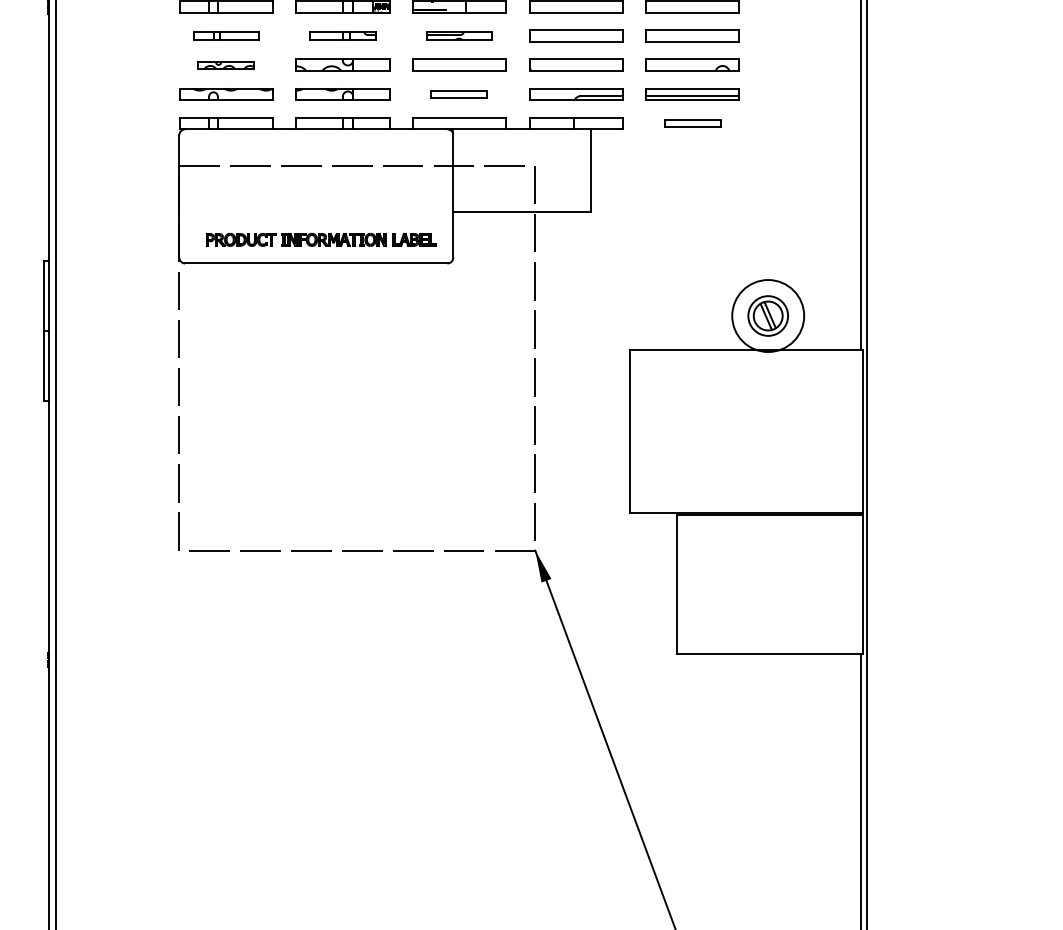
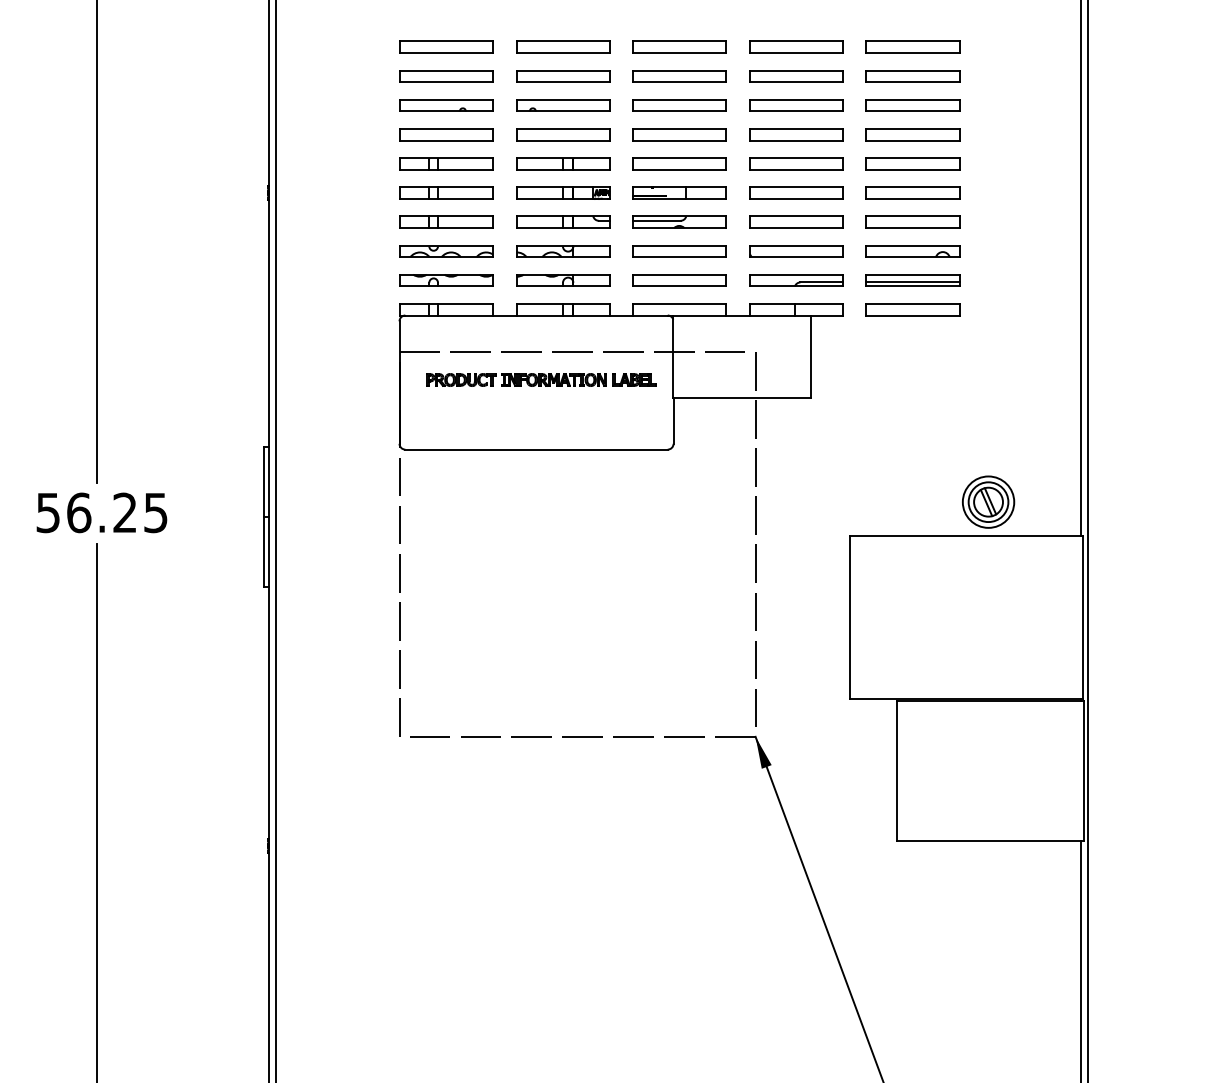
part: (226, 35) -> (446, 221), size x1.43
part: (343, 35) -> (563, 221), size x1.43
part: (459, 35) -> (679, 221), size x1.43
part: (226, 65) -> (446, 251), size x1.67
part: (459, 94) -> (679, 280), size x1.67
part: (692, 123) -> (912, 309), size x1.67
part: (321, 239) -> (541, 379), moved
circle: (768, 315) -> (988, 501), size x0.71

